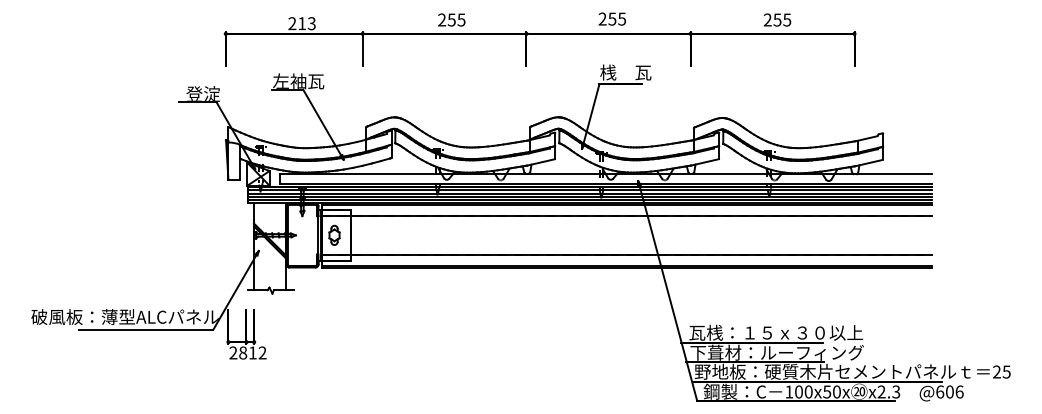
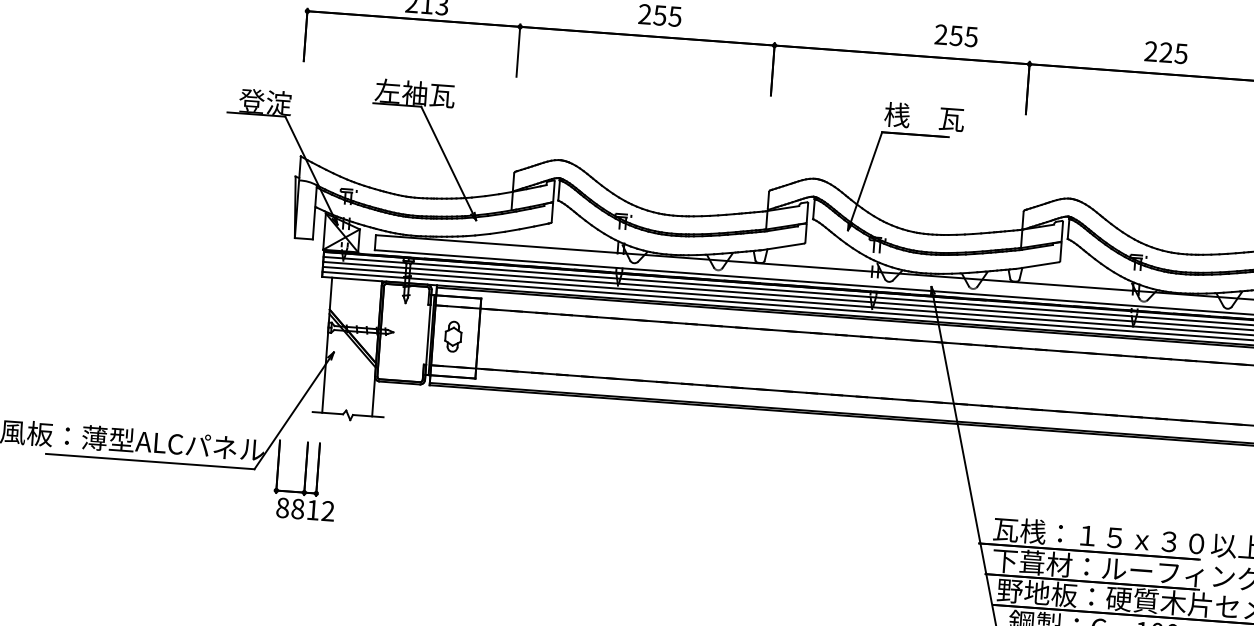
text: (612, 18) -> (956, 34), moved
text: (777, 19) -> (1166, 51), 255 -> 225
text: (233, 352) -> (282, 507), 2812 -> 8812

